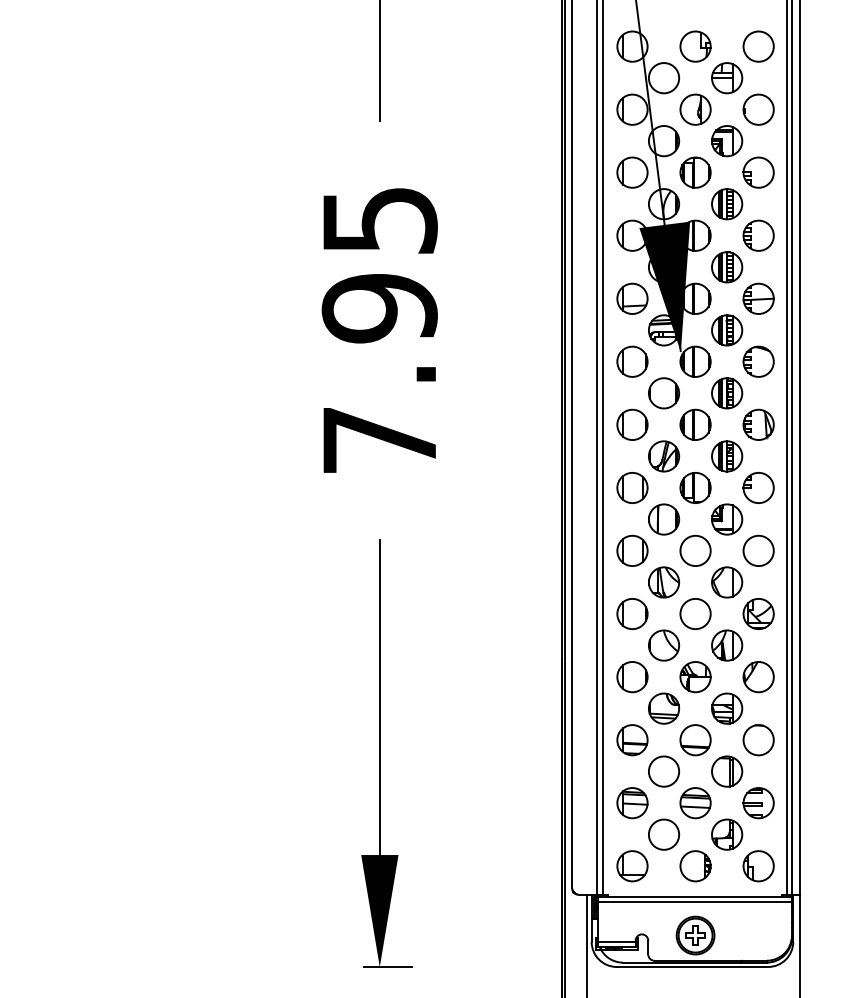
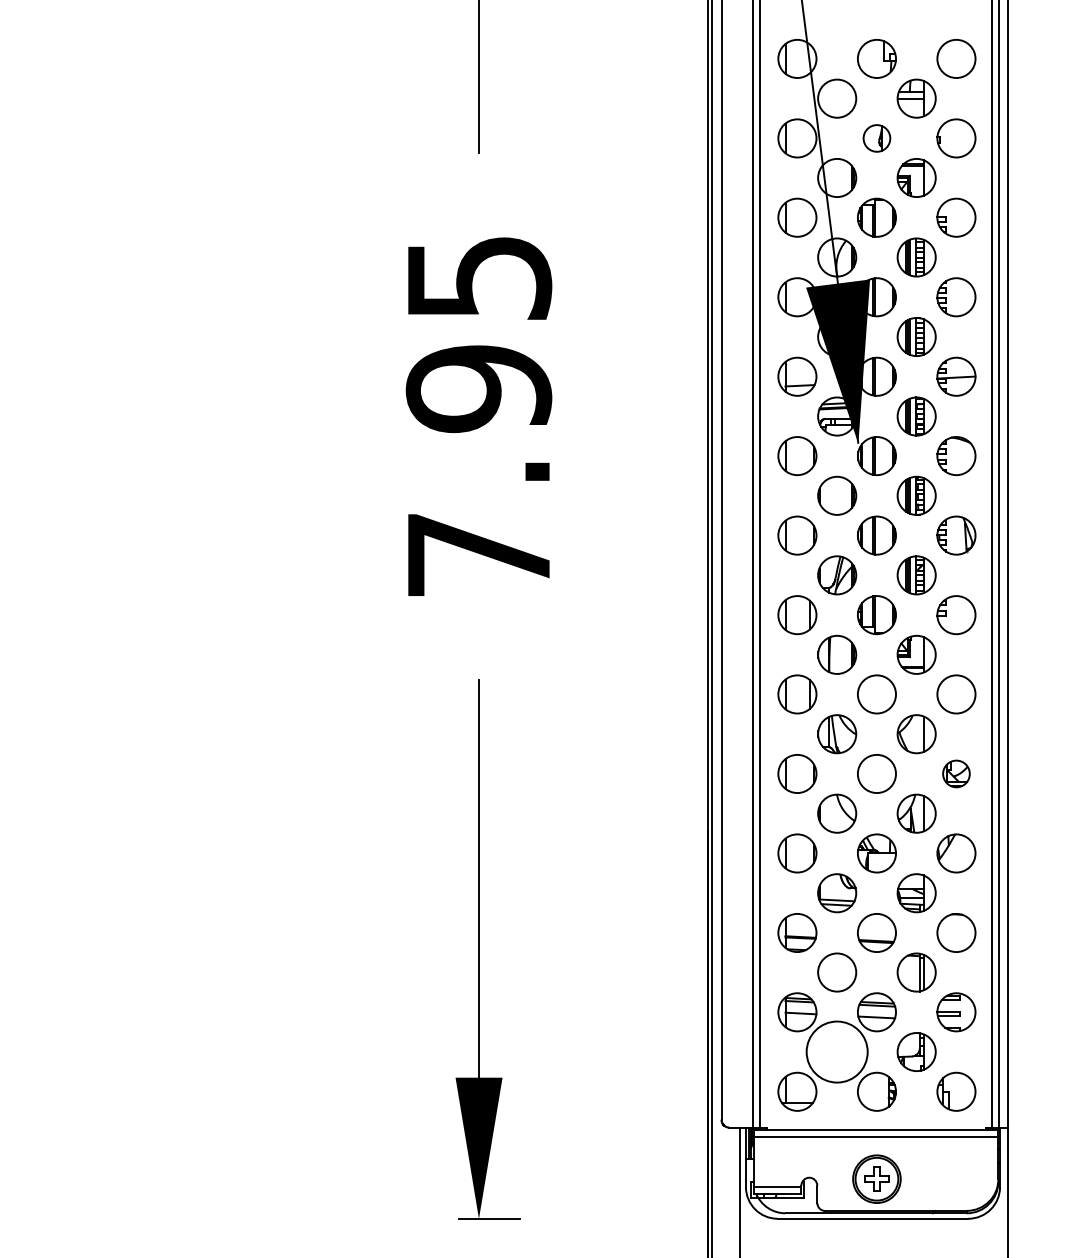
part: (695, 109) -> (876, 138), size x0.7
part: (758, 613) -> (956, 773), size x0.7
circle: (664, 835) -> (837, 1052), size x1.6

